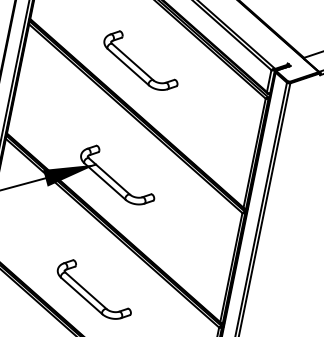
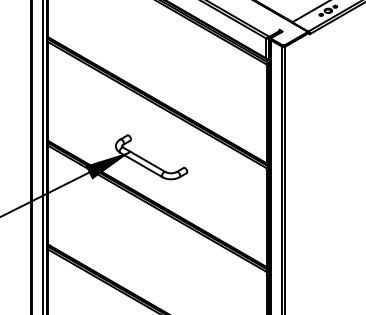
part: (141, 60) -> (151, 53), removed
part: (94, 289) -> (151, 260), removed

